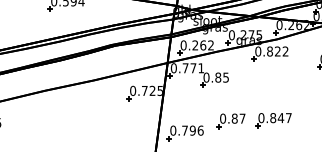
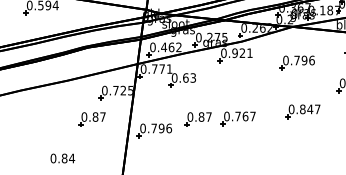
text: (195, 45) -> (164, 47), 0.262 -> 0.462
text: (277, 50) -> (242, 52), 0.822 -> 0.921
text: (222, 77) -> (189, 77), 0.85 -> 0.63
text: (276, 118) -> (241, 116), 0.847 -> 0.767
part: (119, 121) -> (91, 119), added

